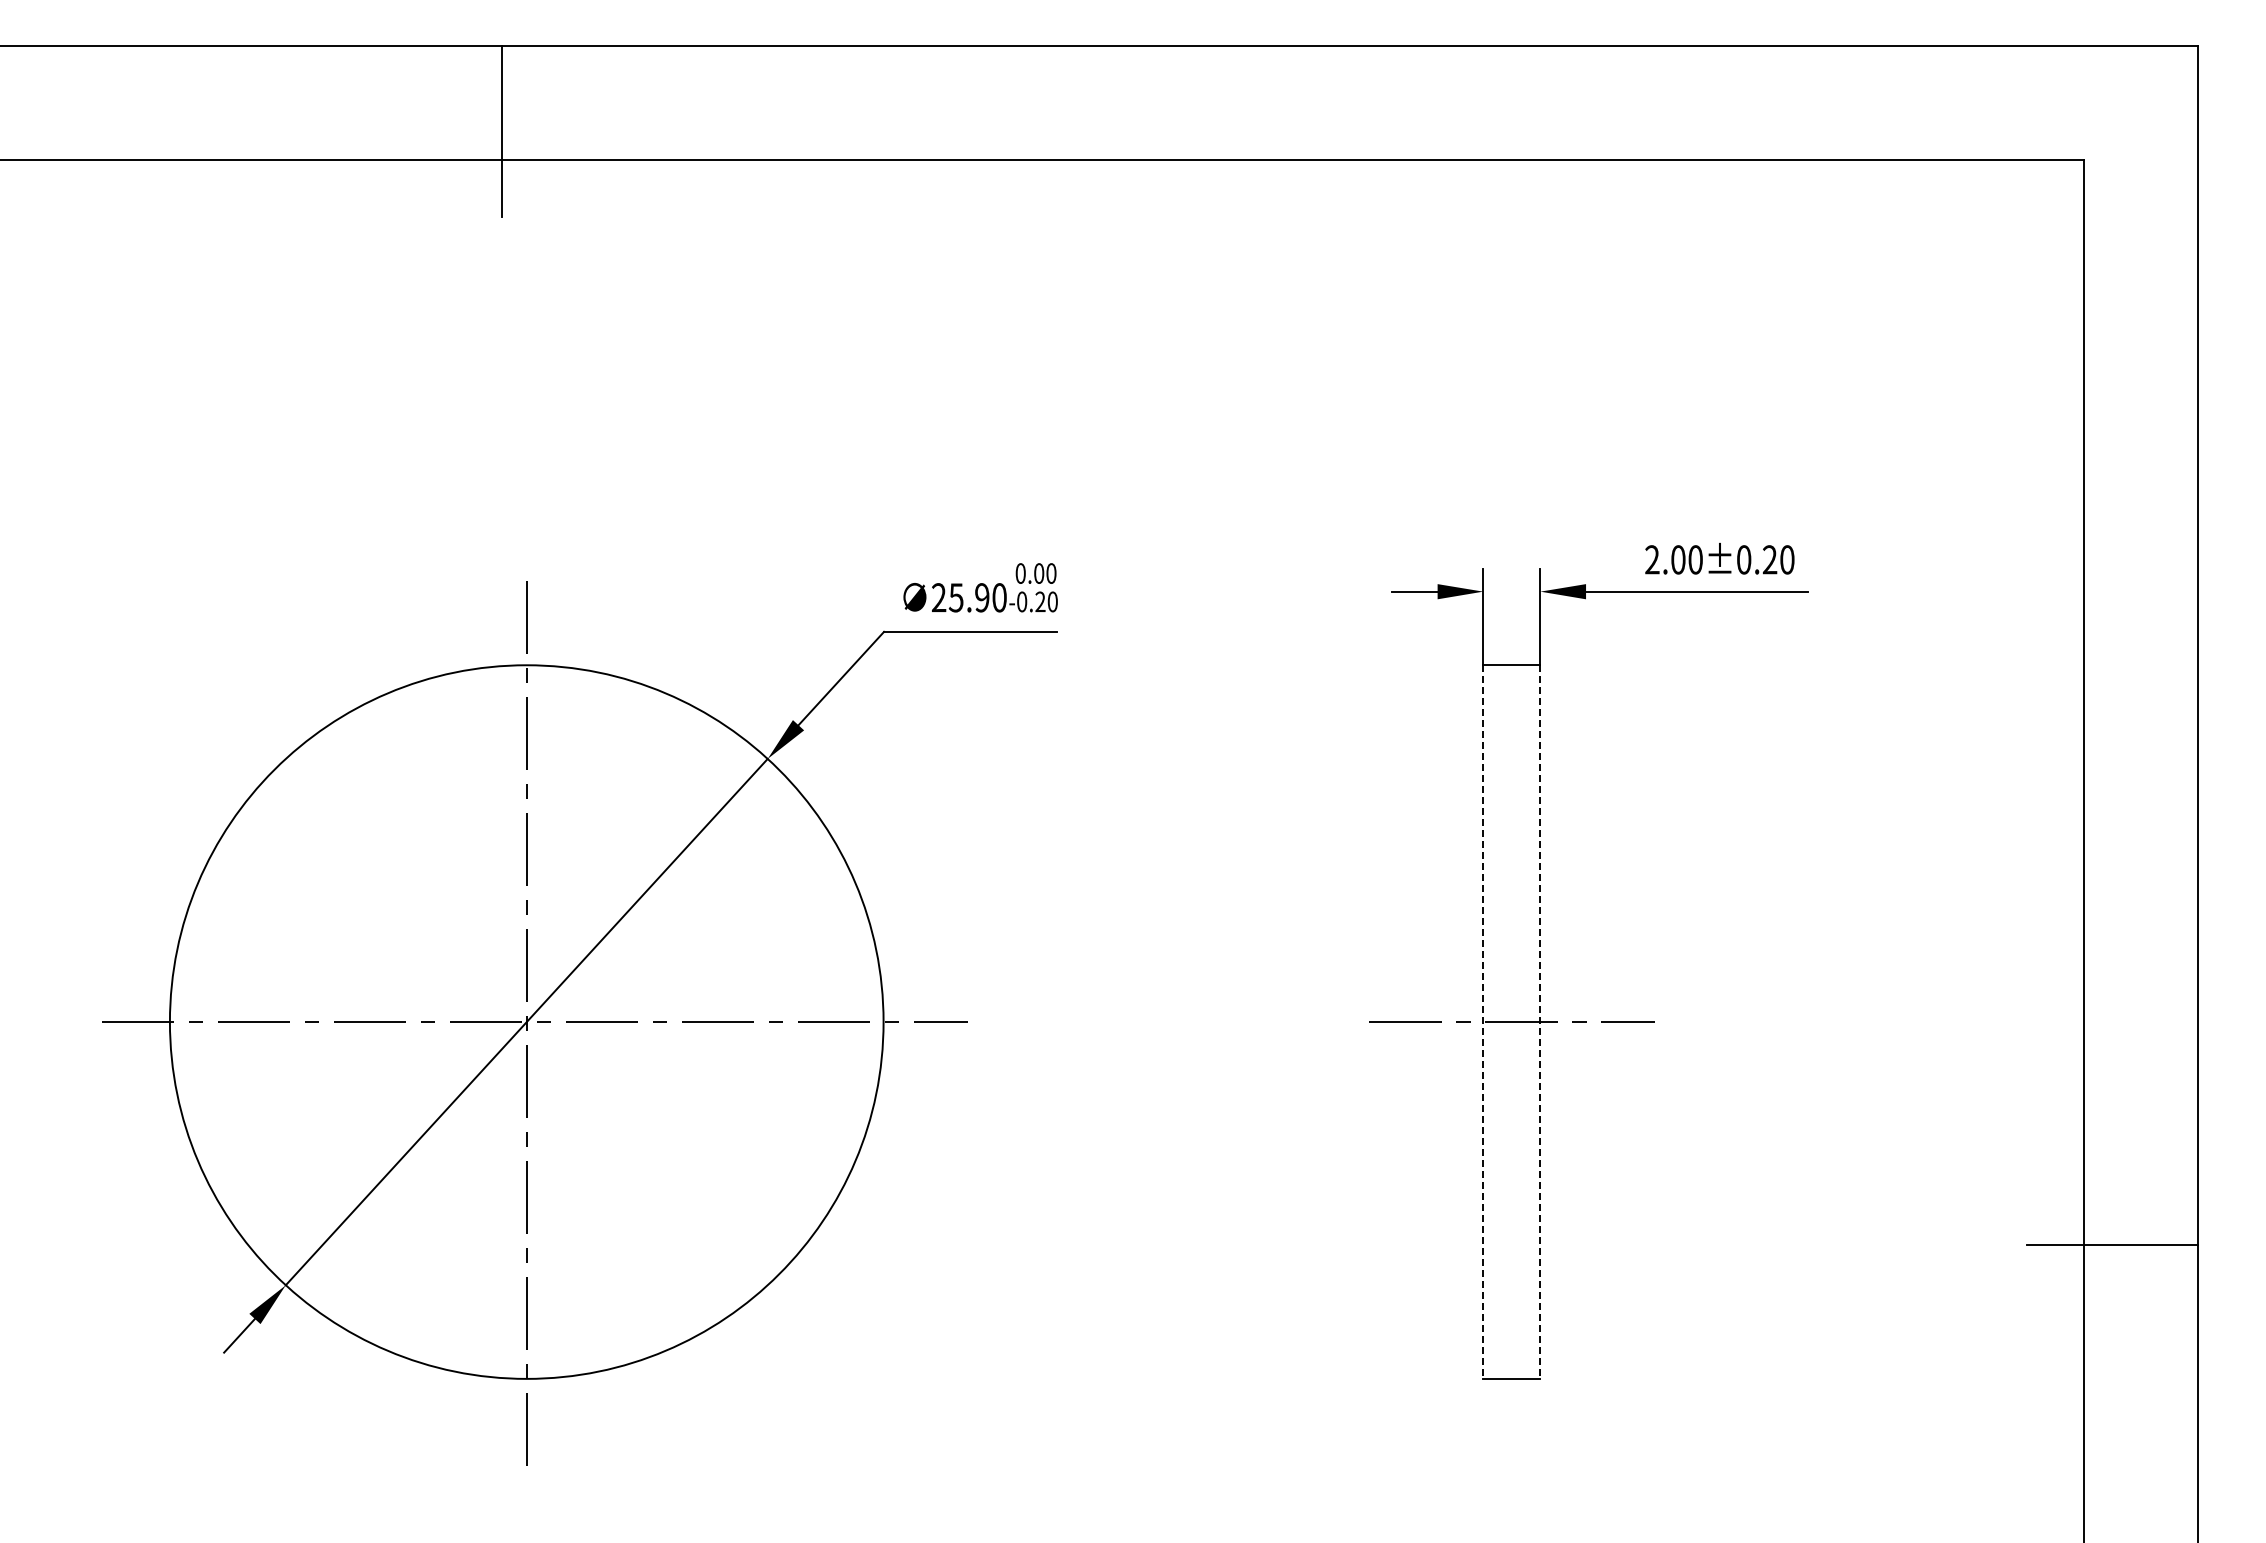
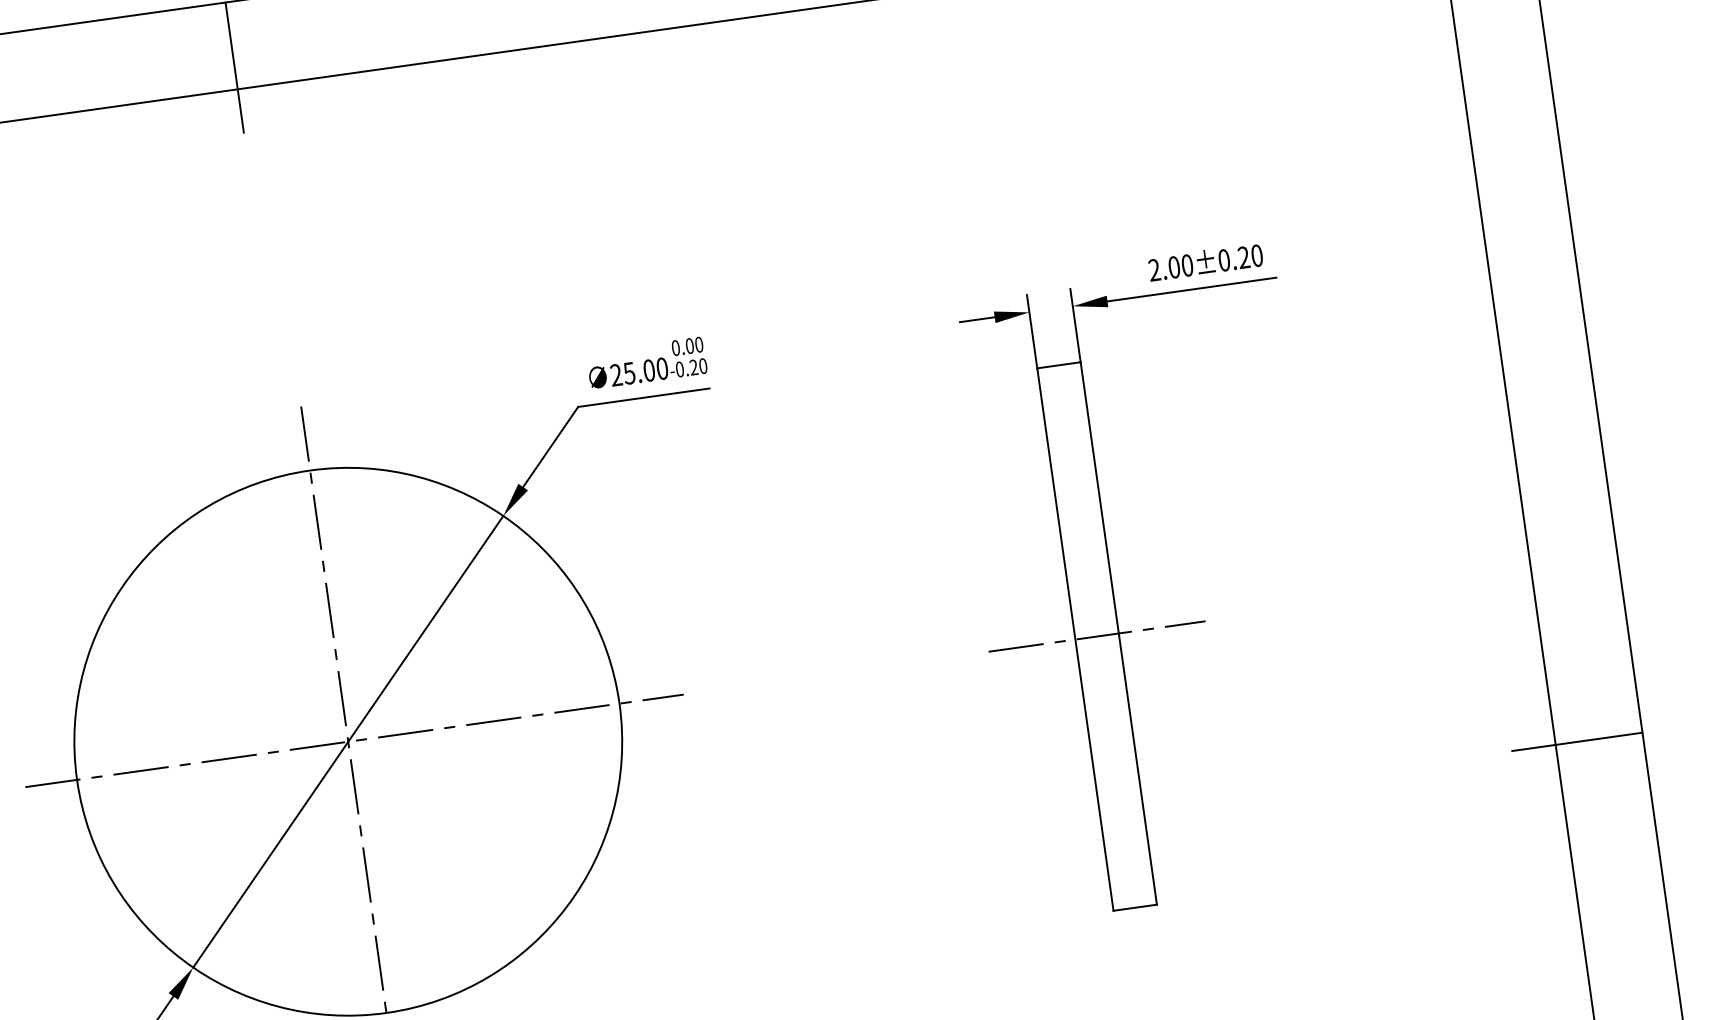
text: (982, 597) -> (649, 370), 25.90 -> 25.00
line: (1483, 1022) -> (1075, 639), dashed -> solid
line: (1540, 1022) -> (1118, 633), dashed -> solid

